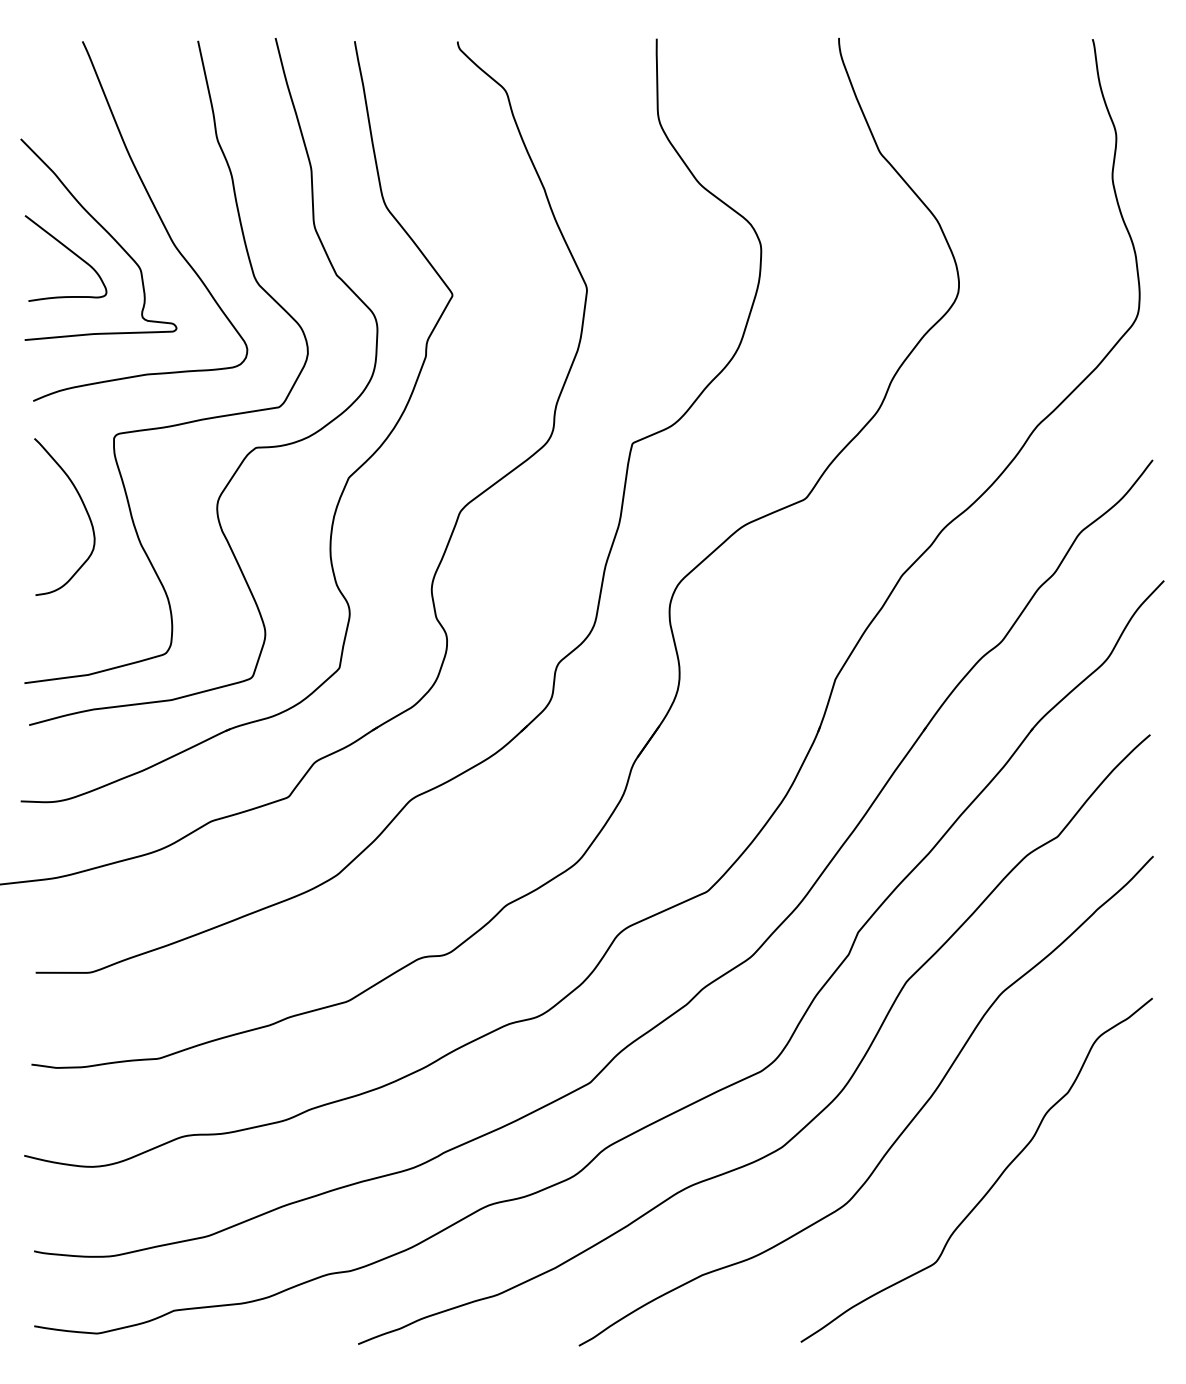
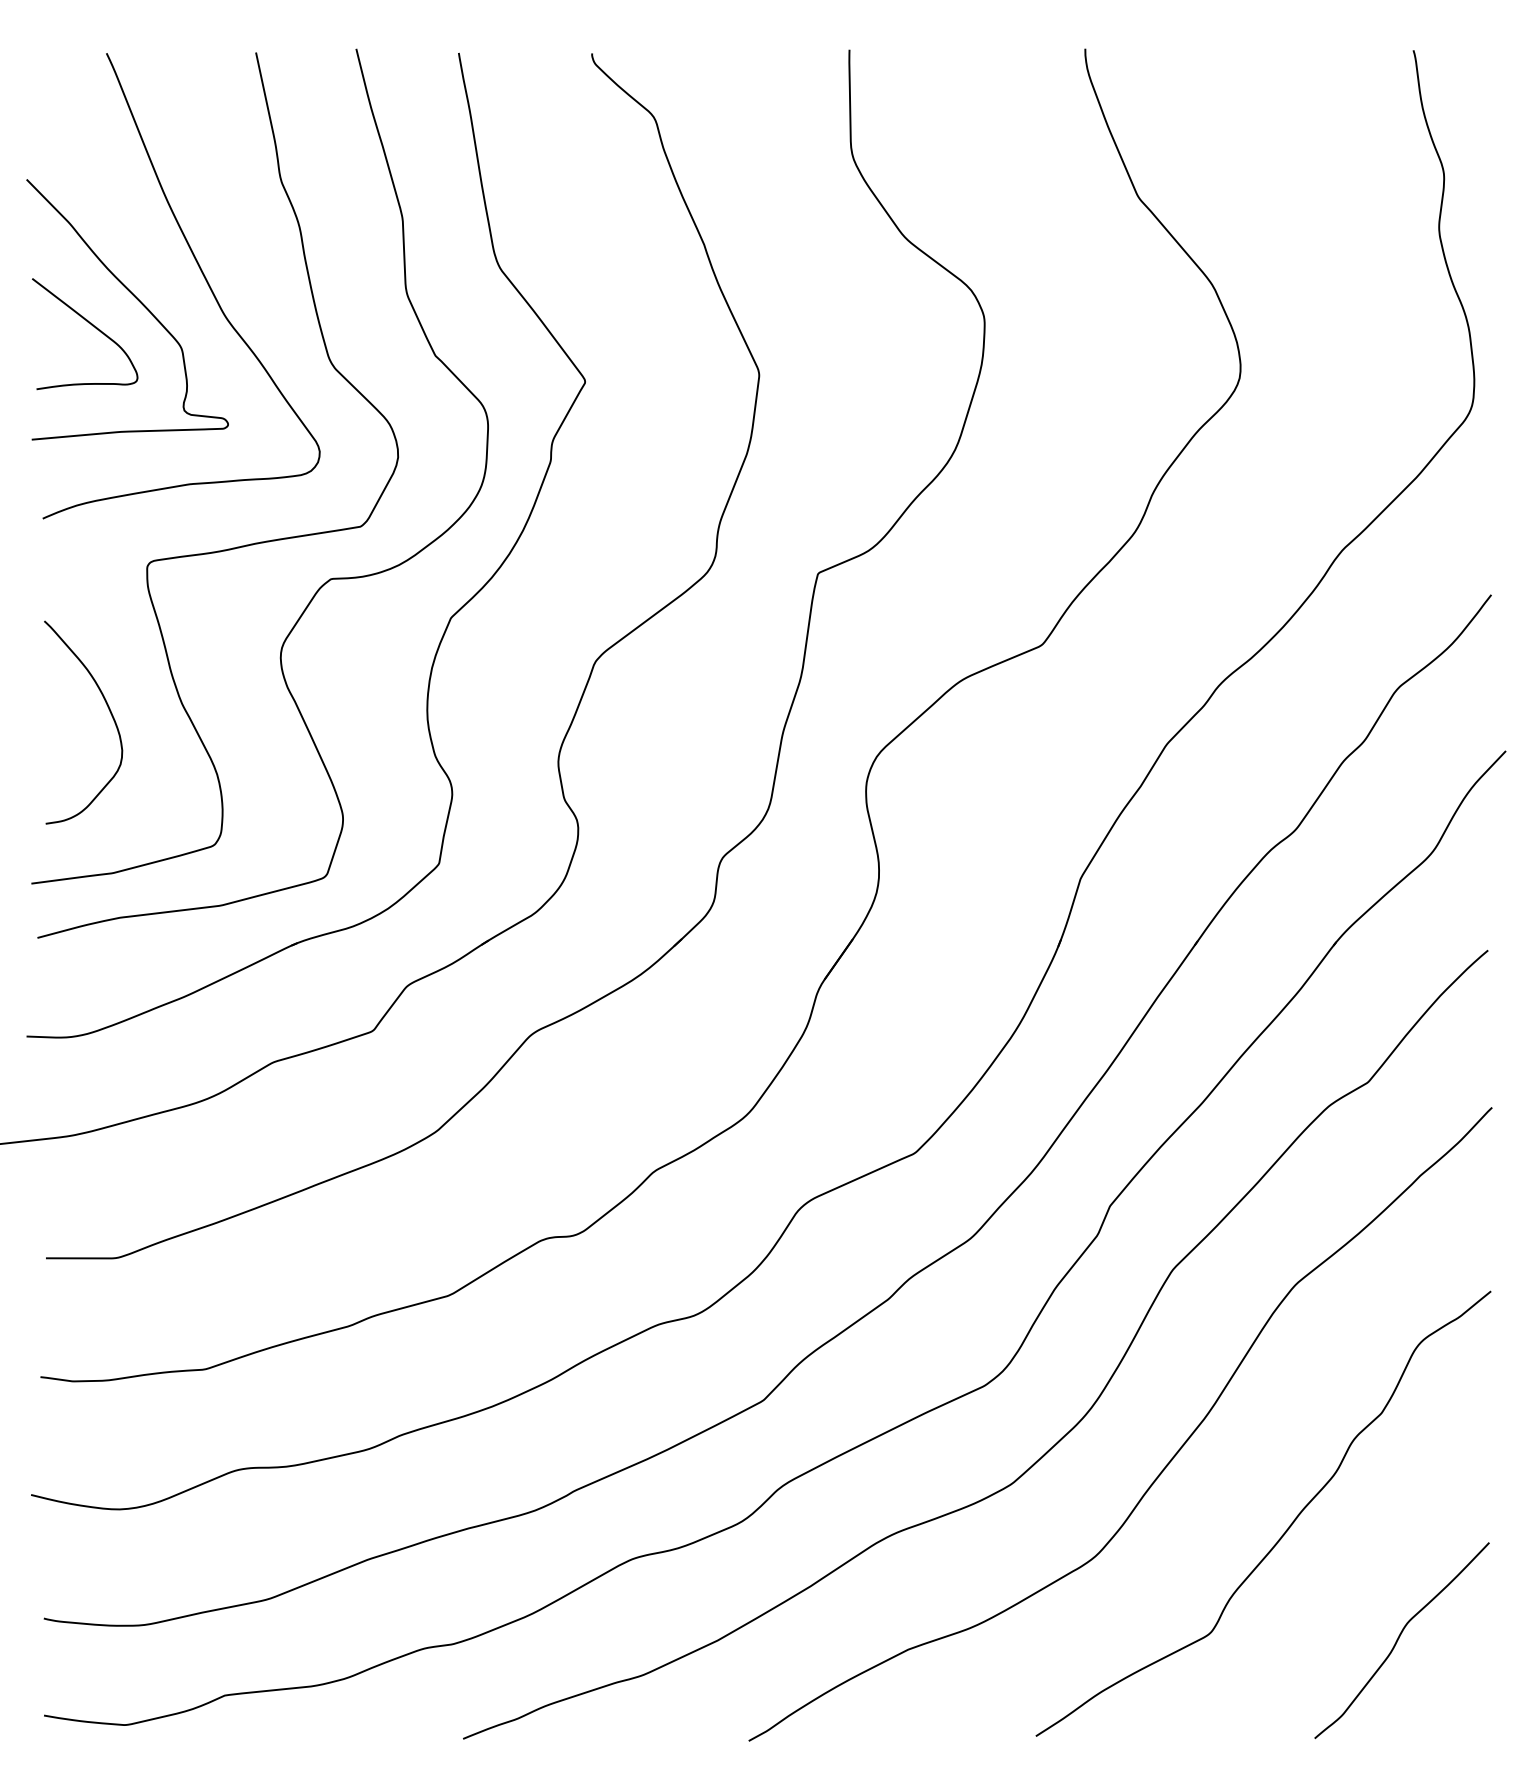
curve: (85, 510) -> (110, 714), moved
curve: (1081, 1266) -> (1399, 1638), added

